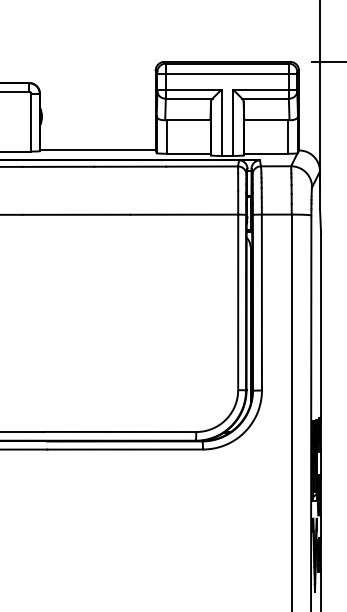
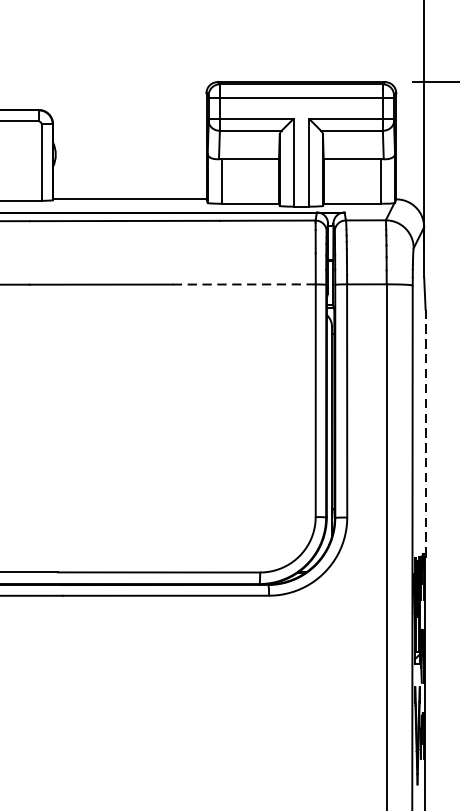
line: (184, 214) -> (244, 284), solid -> dashed
line: (321, 326) -> (426, 432), solid -> dashed

